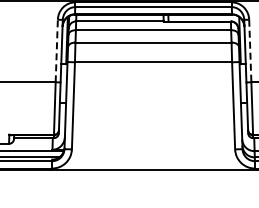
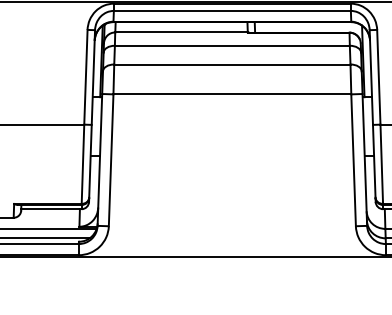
line: (56, 50) -> (85, 76), dashed -> solid
line: (250, 51) -> (379, 78), dashed -> solid

